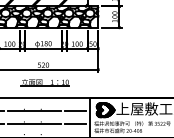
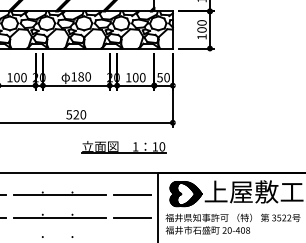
part: (44, 82) -> (122, 147), moved

